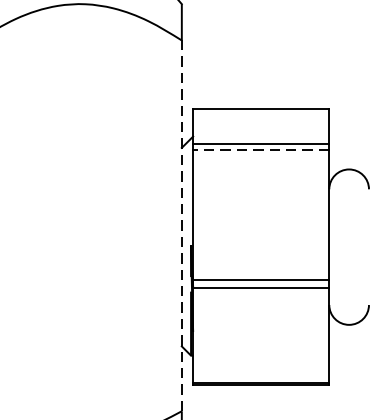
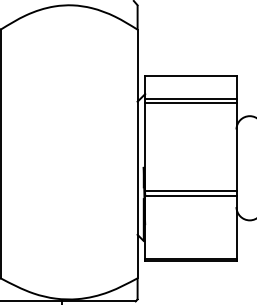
line: (260, 150) -> (190, 103), dashed -> solid
line: (181, 225) -> (137, 153), dashed -> solid

